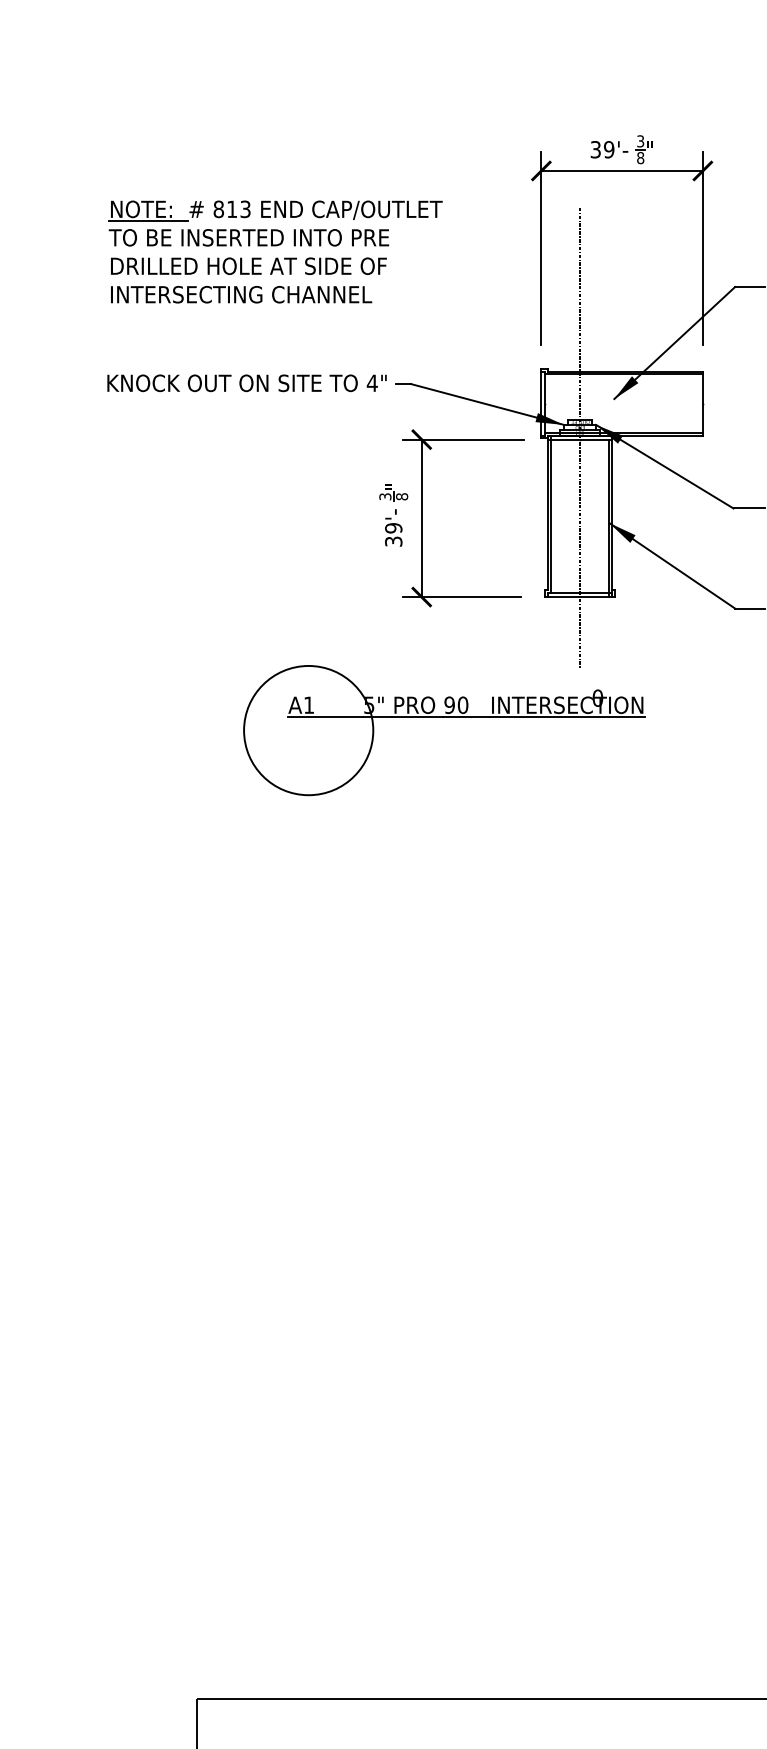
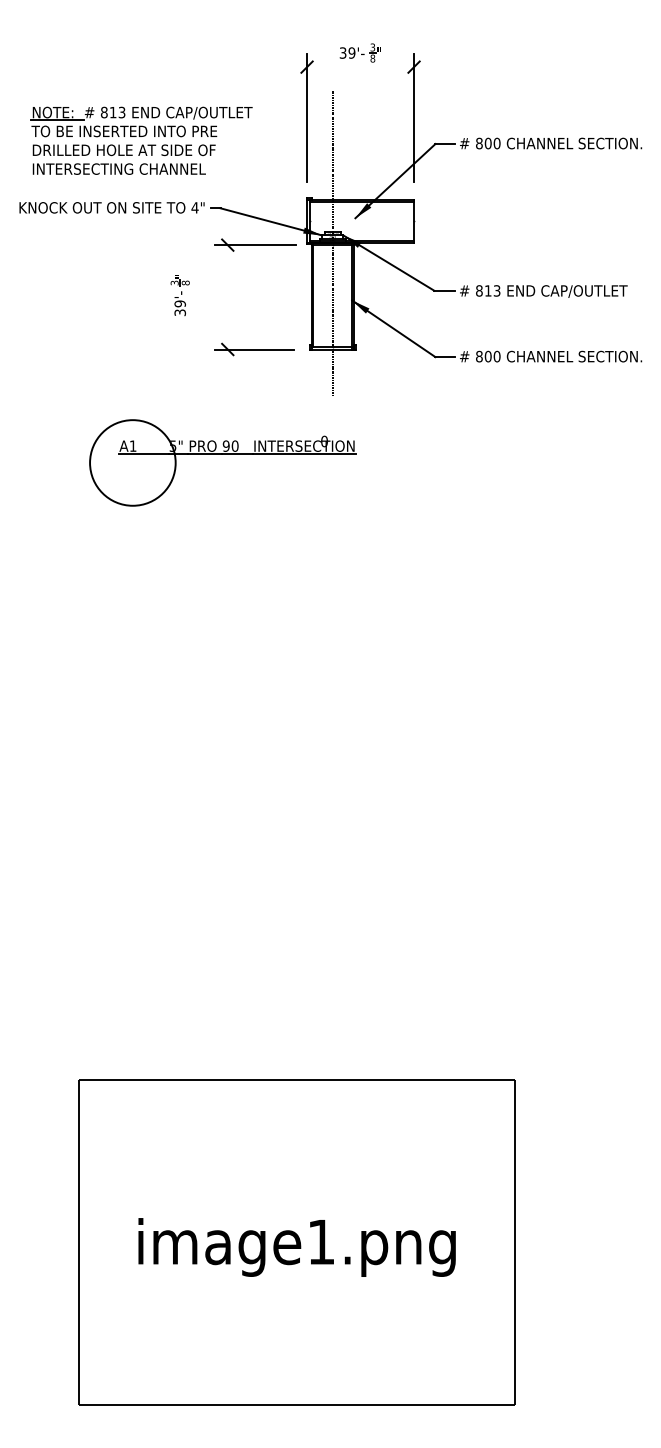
line: (622, 171) -> (360, 67), removed
part: (274, 251) -> (141, 140), moved
part: (392, 515) -> (179, 295), moved
line: (421, 518) -> (227, 297), removed
part: (443, 717) -> (222, 454), moved

